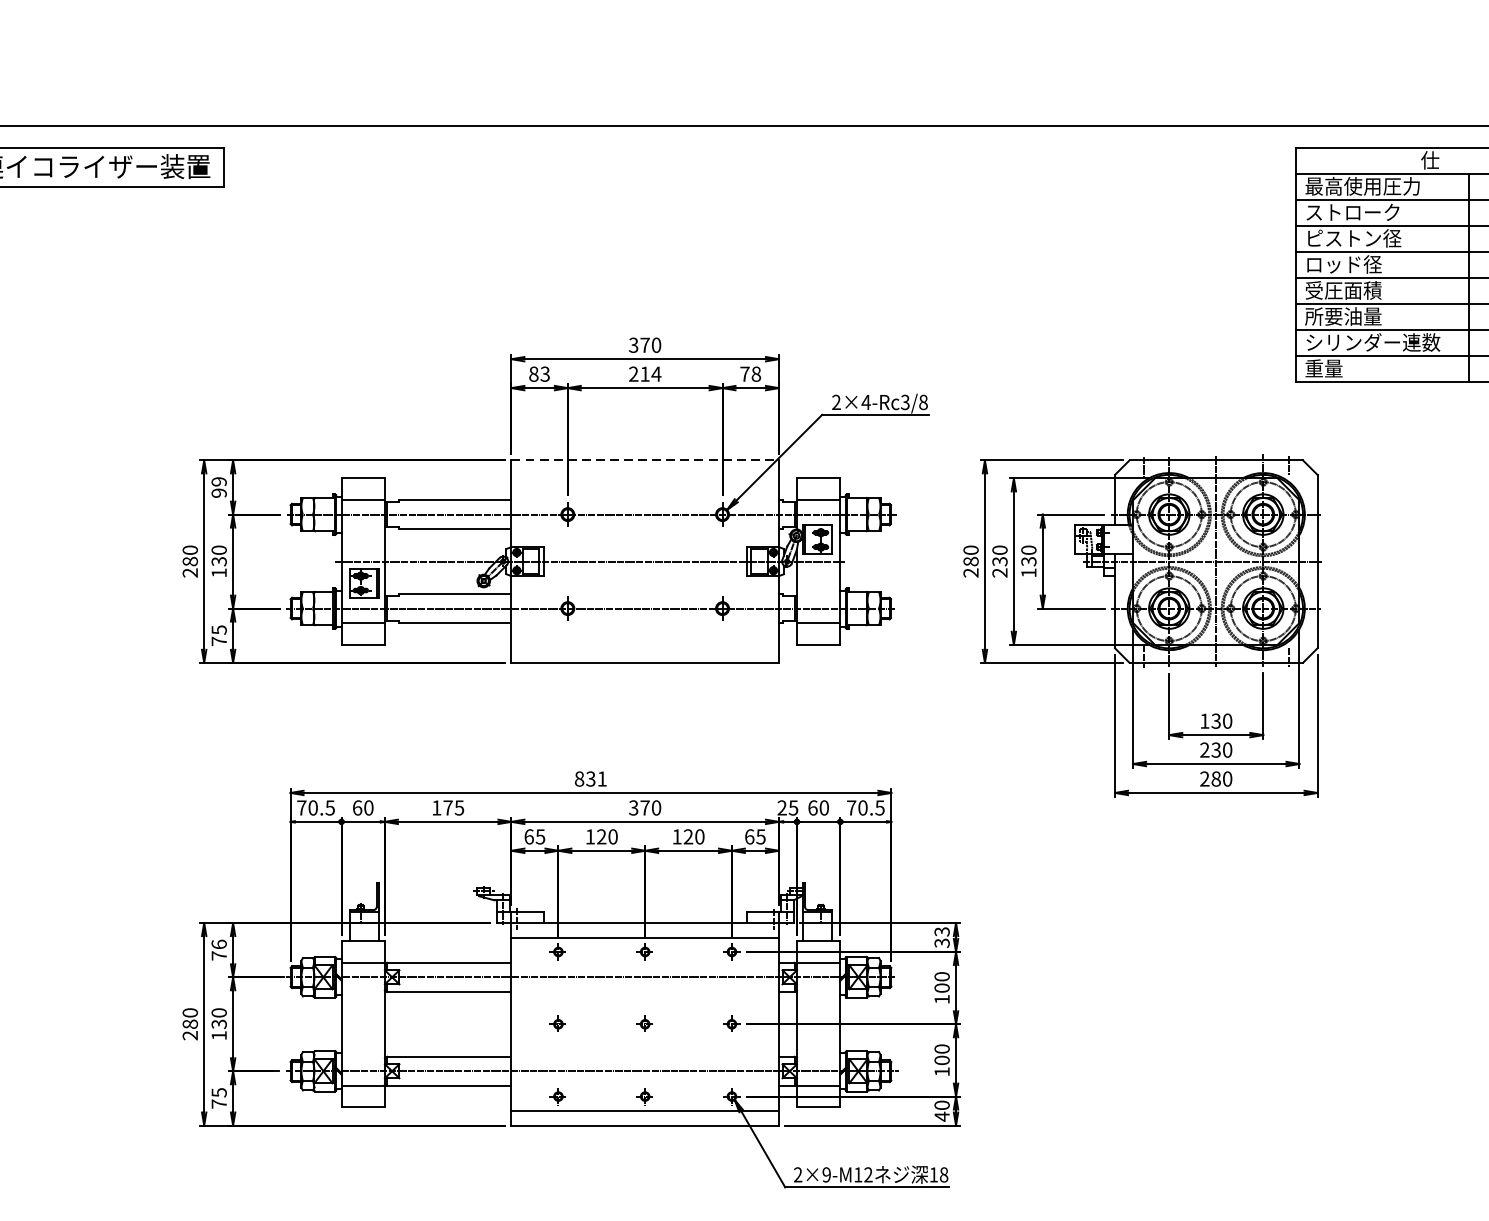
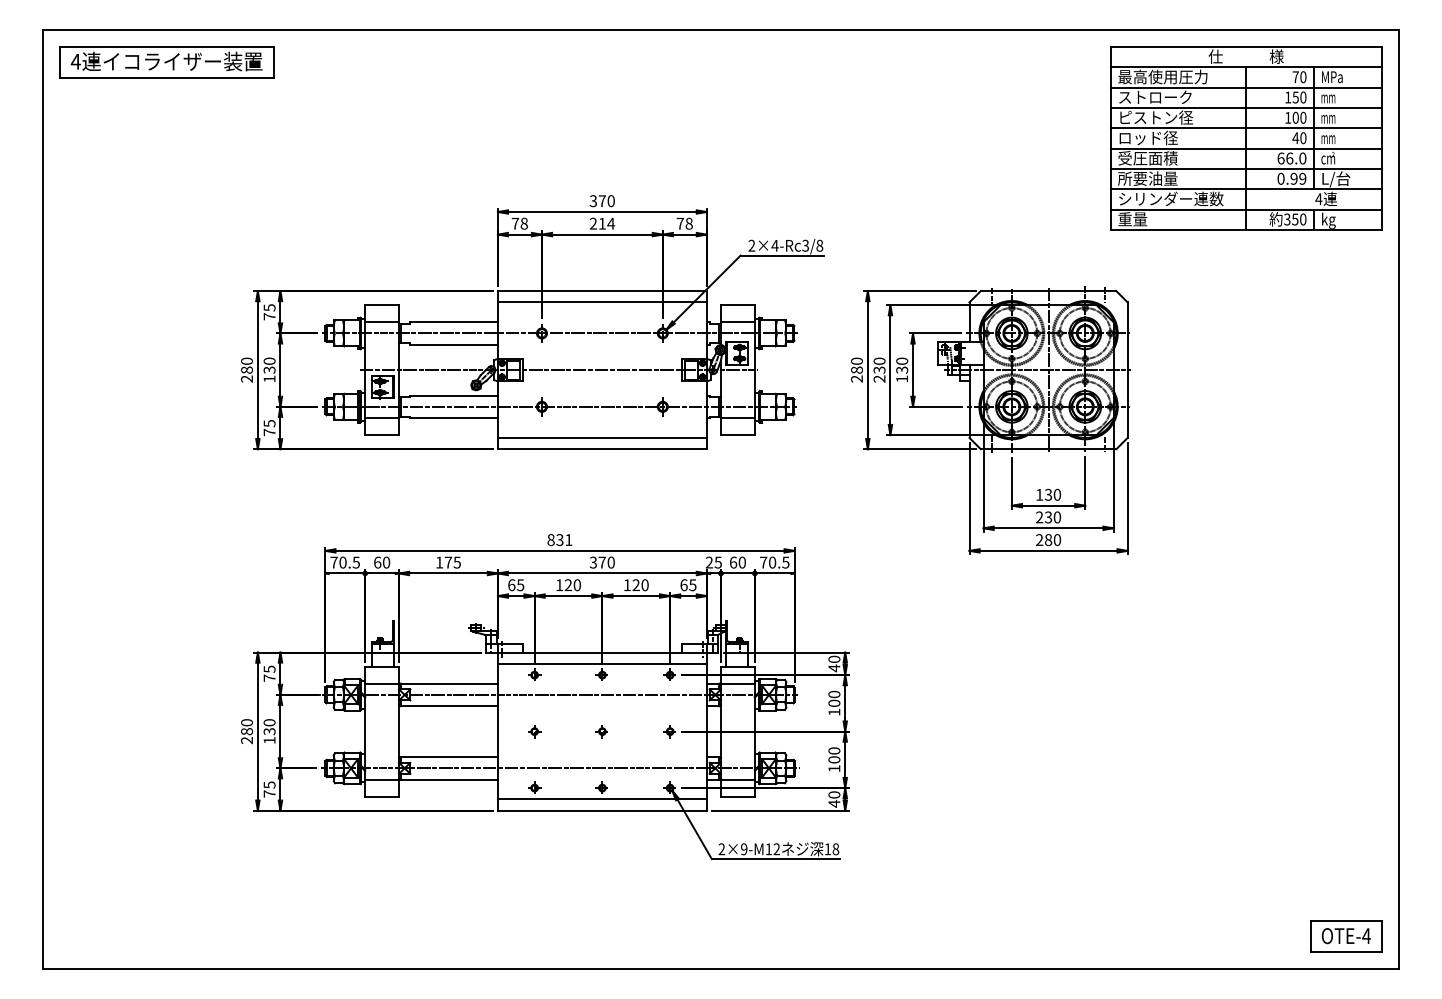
text: (539, 373) -> (519, 223), 83 -> 78
line: (645, 460) -> (602, 291), dashed -> solid
line: (644, 475) -> (601, 302), added
text: (219, 487) -> (269, 312), 99 -> 75
line: (644, 647) -> (601, 437), added
text: (942, 937) -> (834, 663), 33 -> 40
text: (219, 943) -> (269, 668), 76 -> 75

